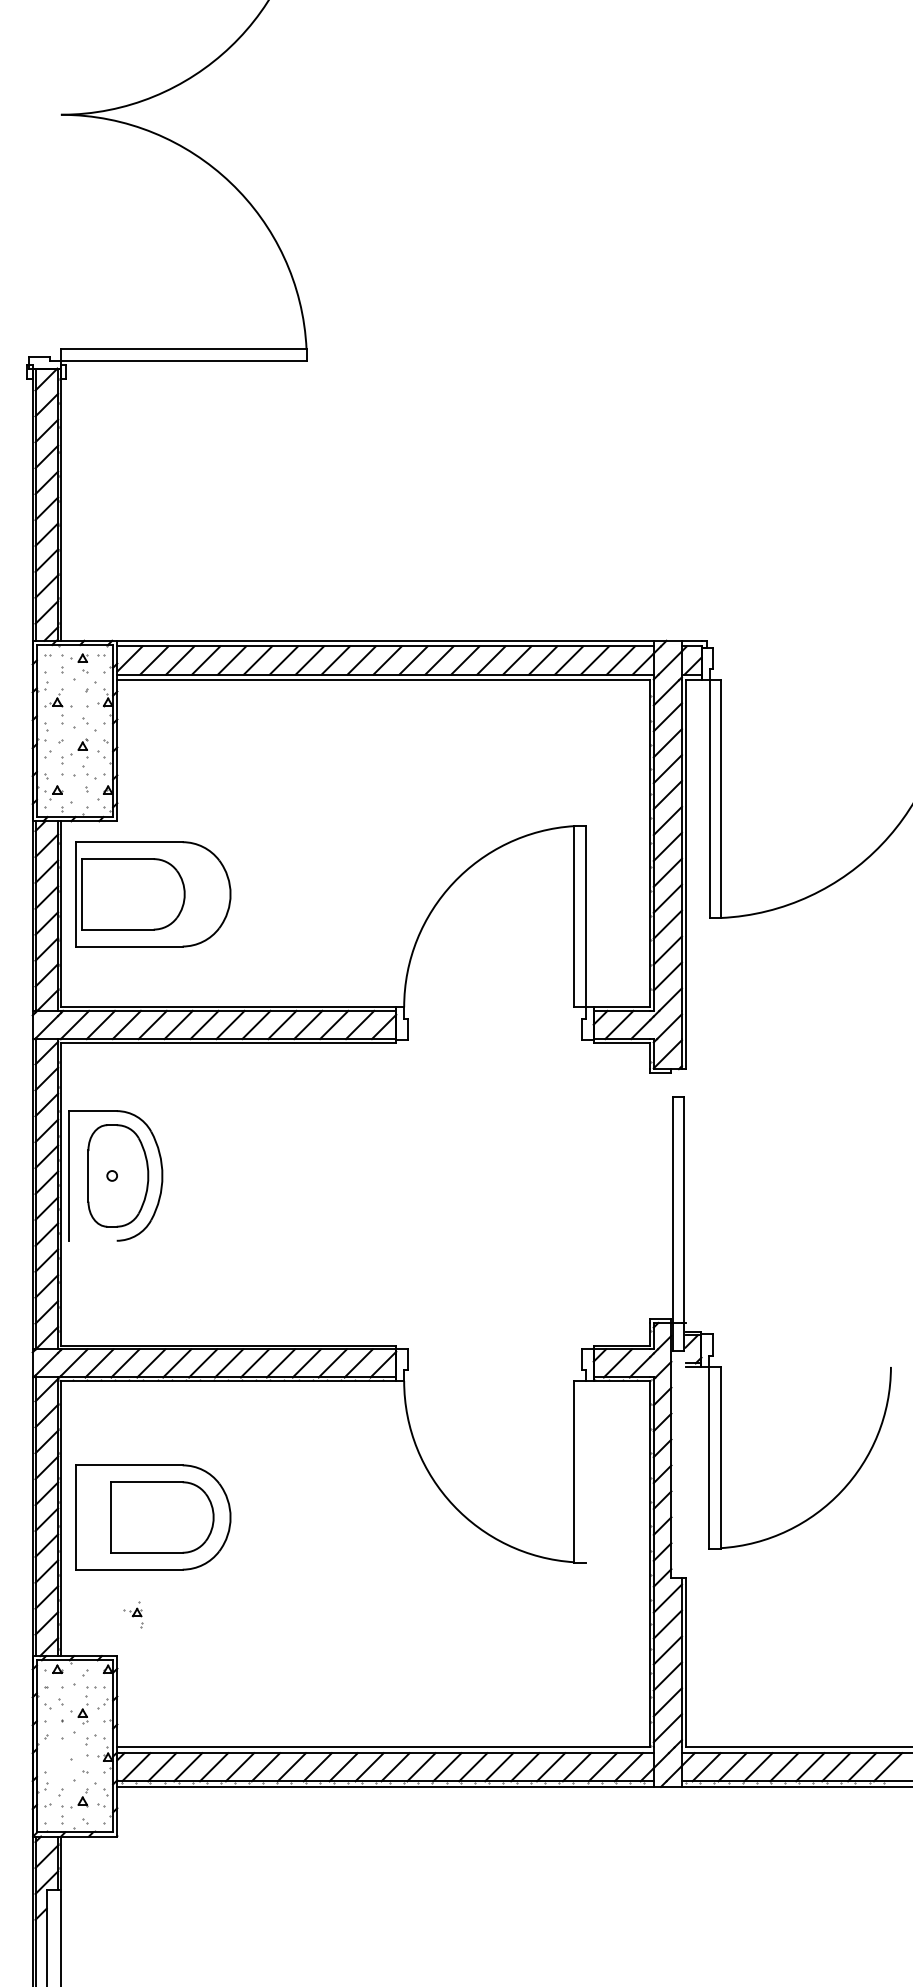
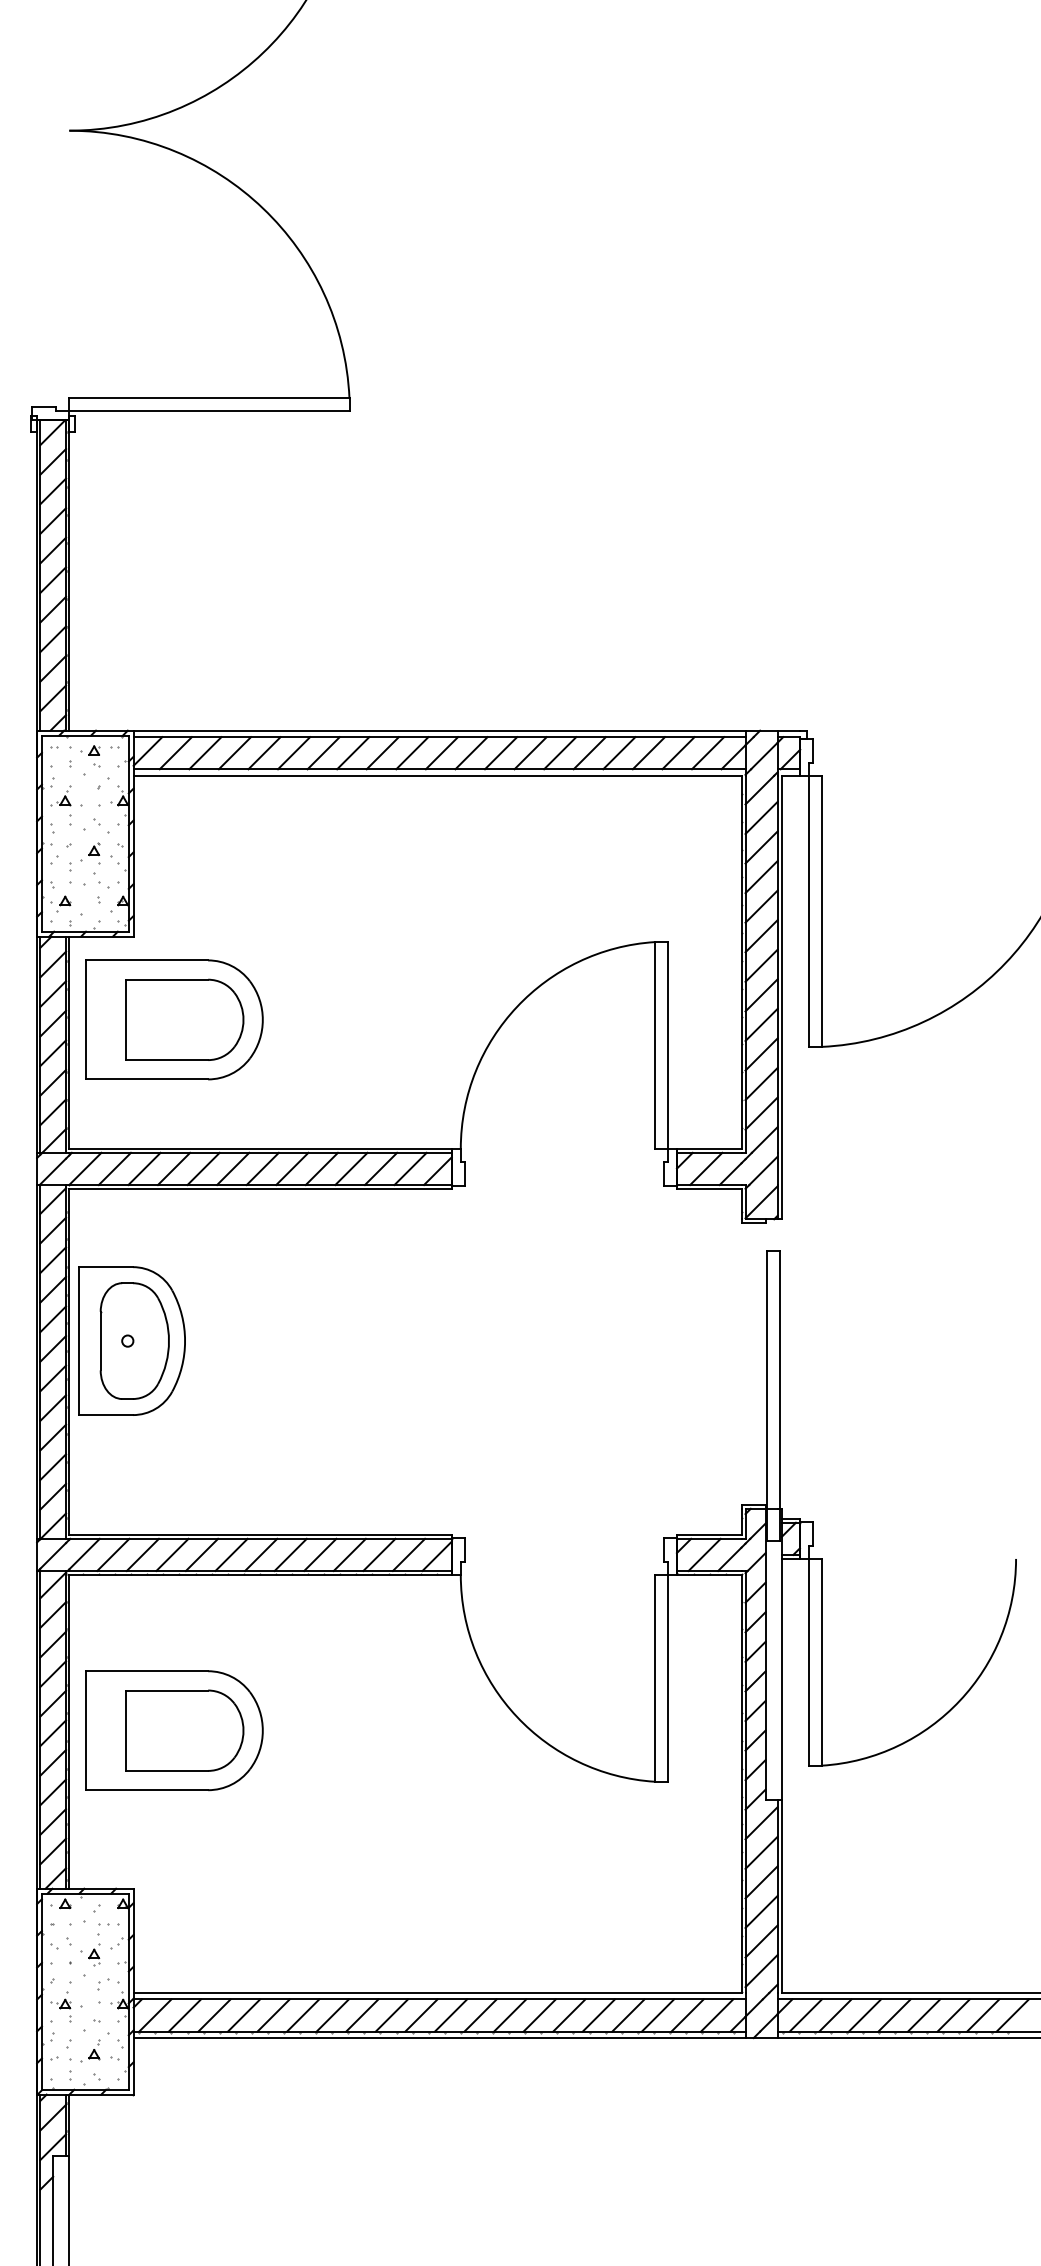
part: (132, 893) -> (184, 1019), moved
line: (92, 1241) -> (105, 1415), added
line: (685, 1449) -> (781, 1653), added
line: (585, 1471) -> (667, 1678), added
part: (132, 1614) -> (60, 2006), moved

